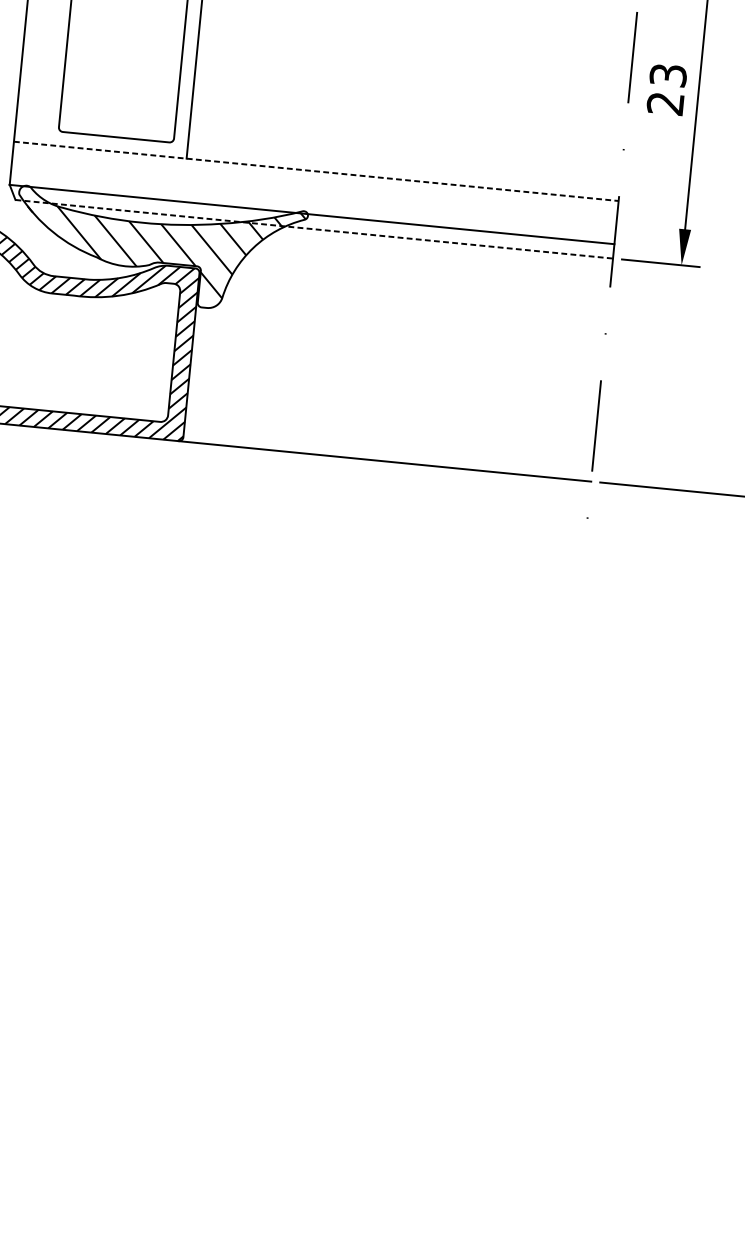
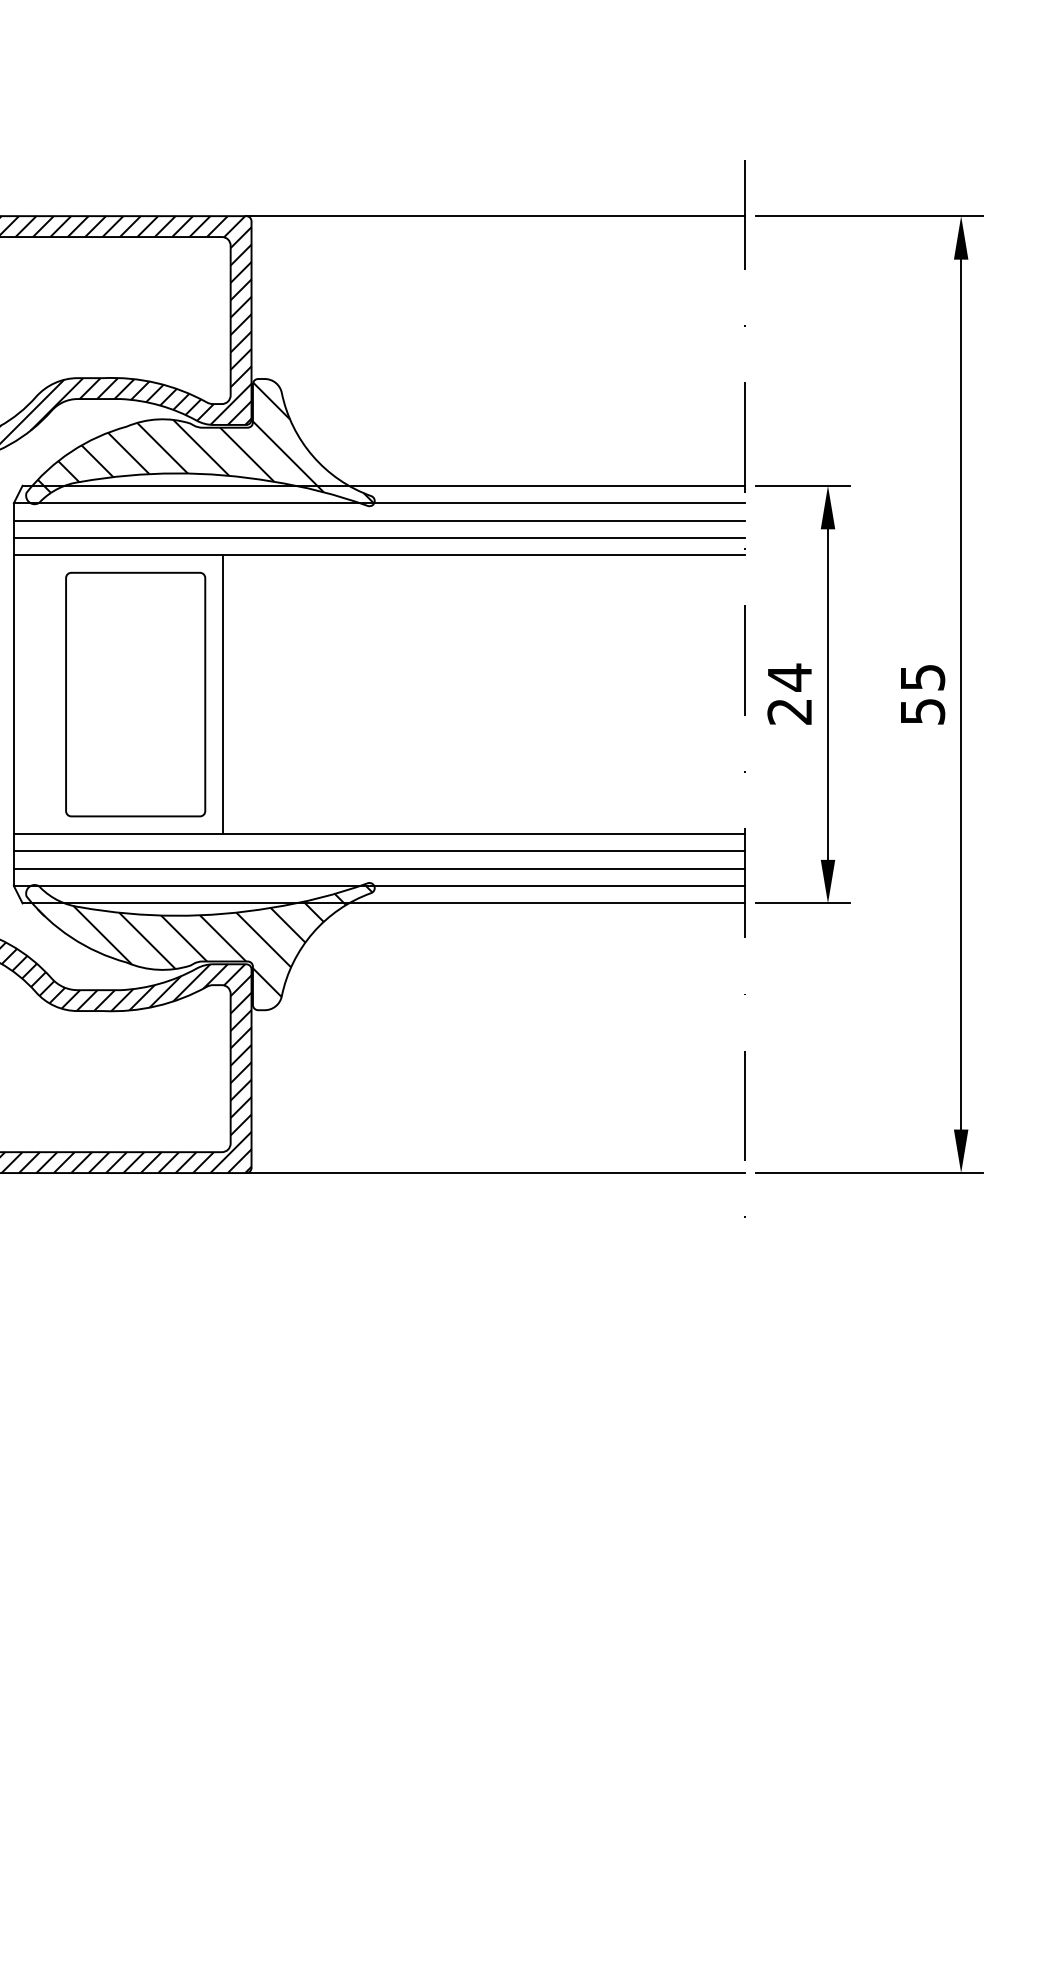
text: (668, 75) -> (789, 677), 23 -> 24
line: (316, 171) -> (379, 833), dashed -> solid
line: (314, 186) -> (379, 851), added
line: (313, 200) -> (379, 868), added
line: (314, 229) -> (384, 903), dashed -> solid

